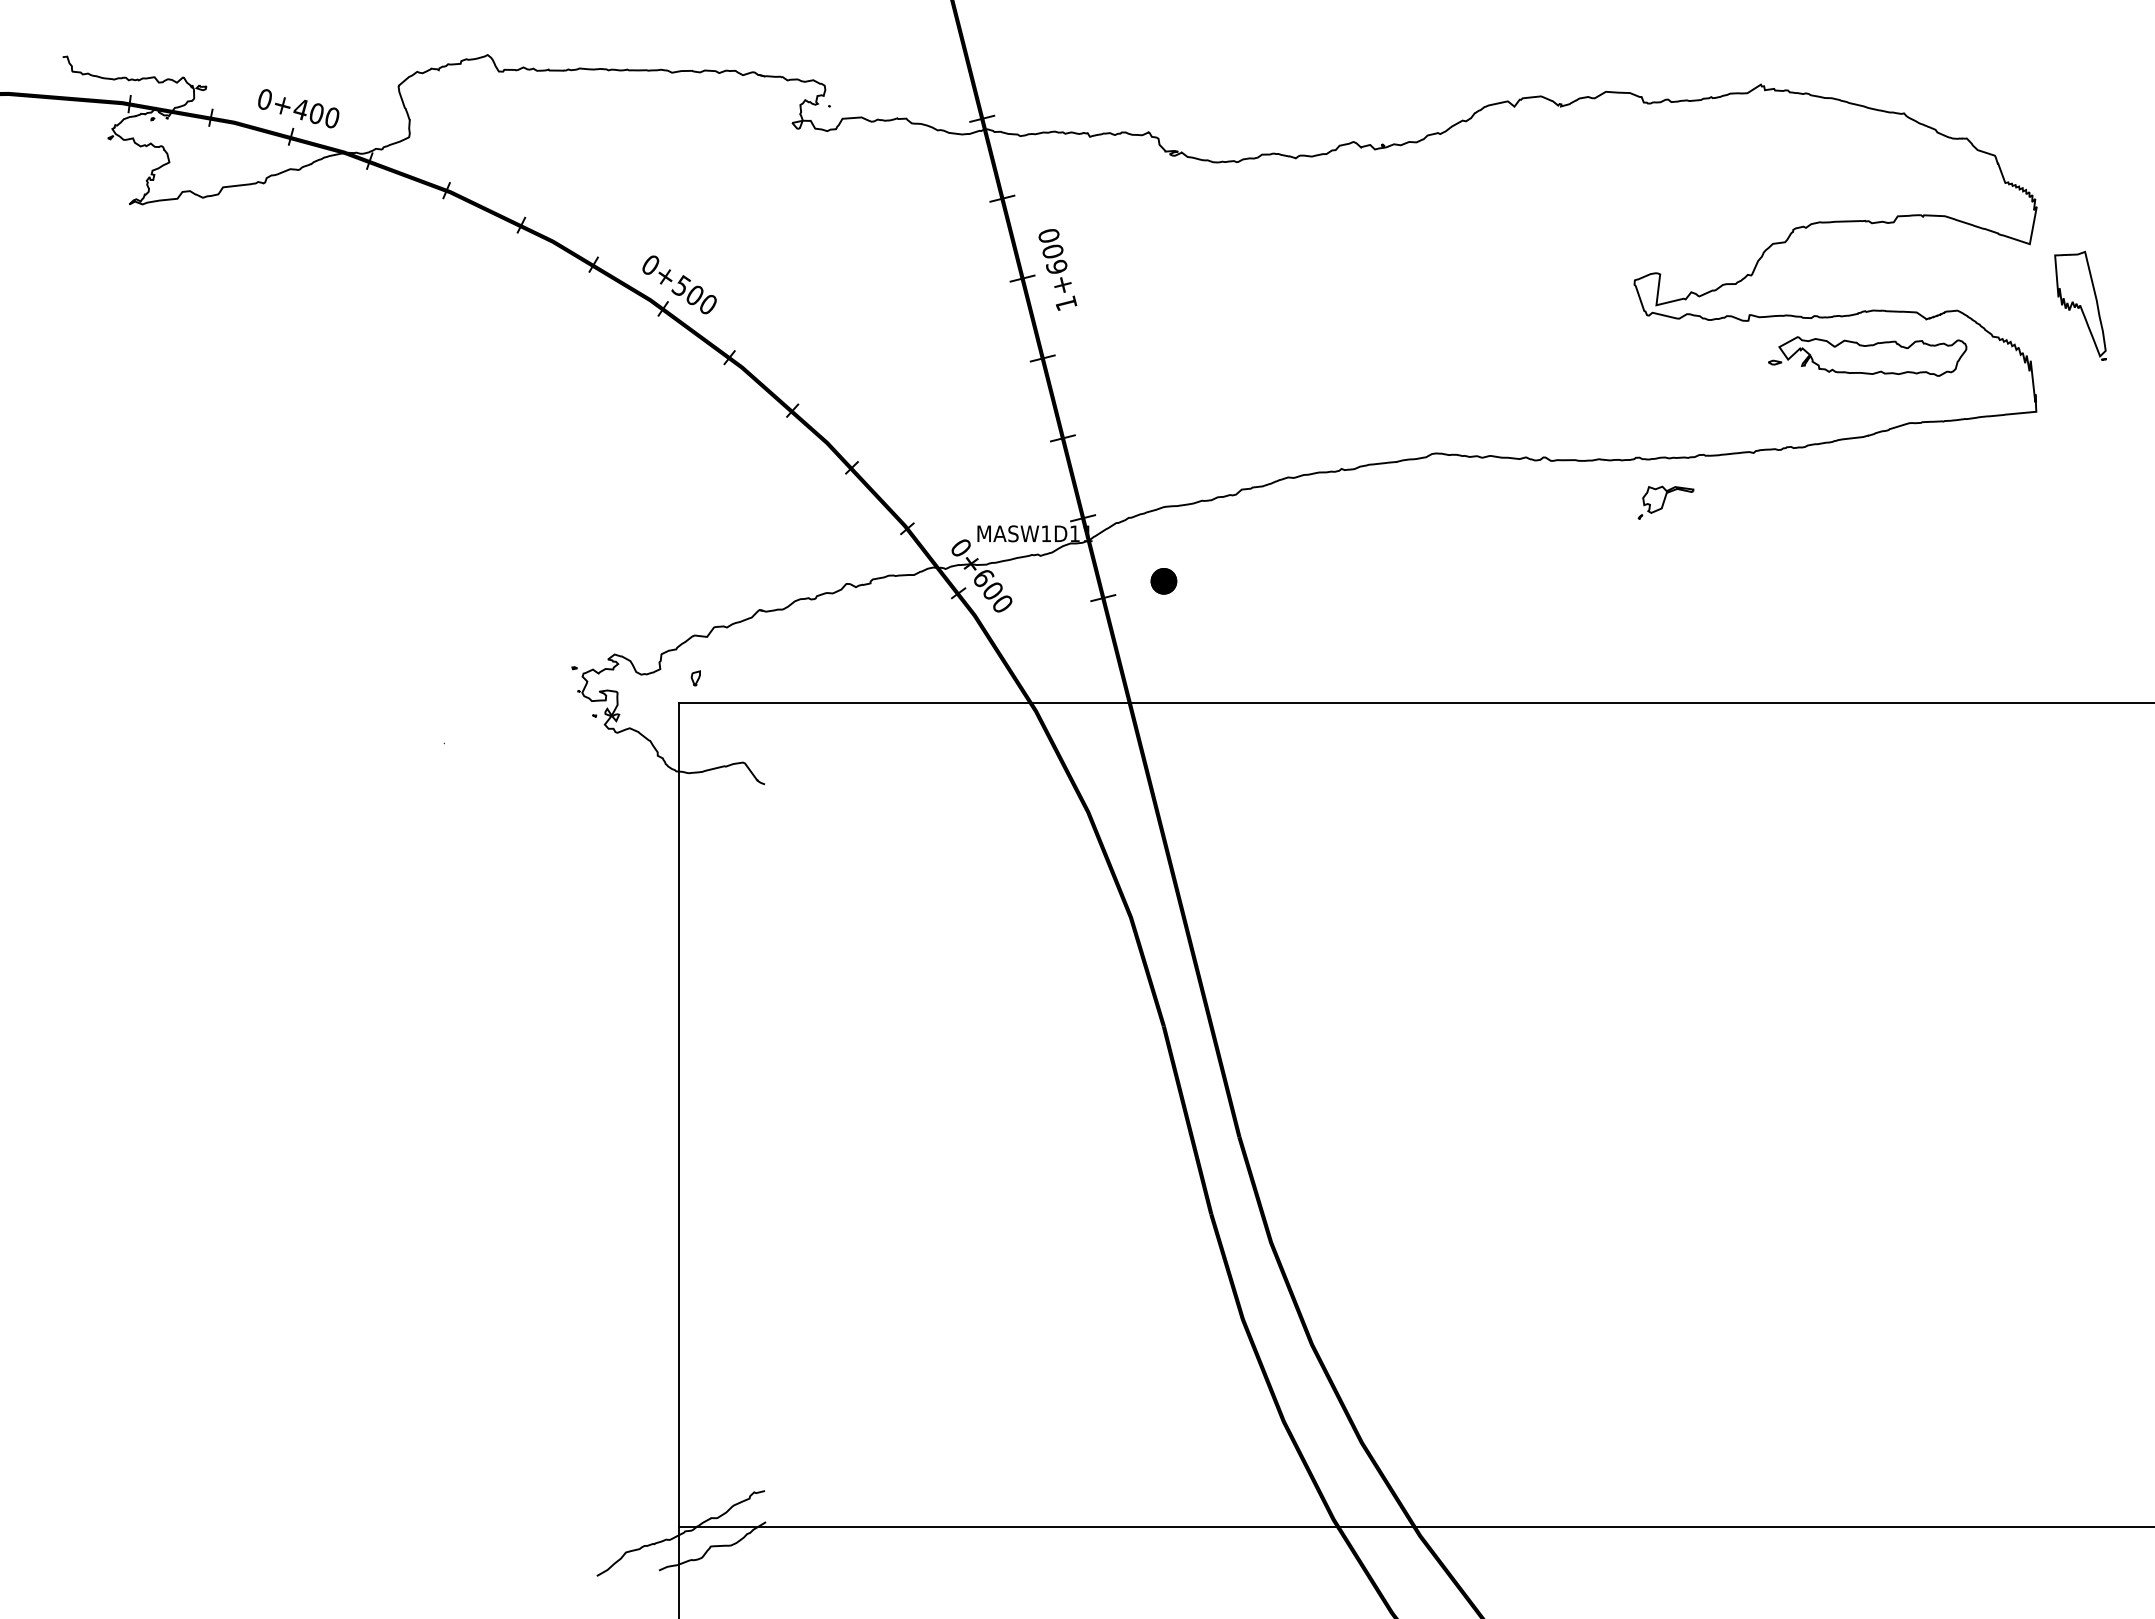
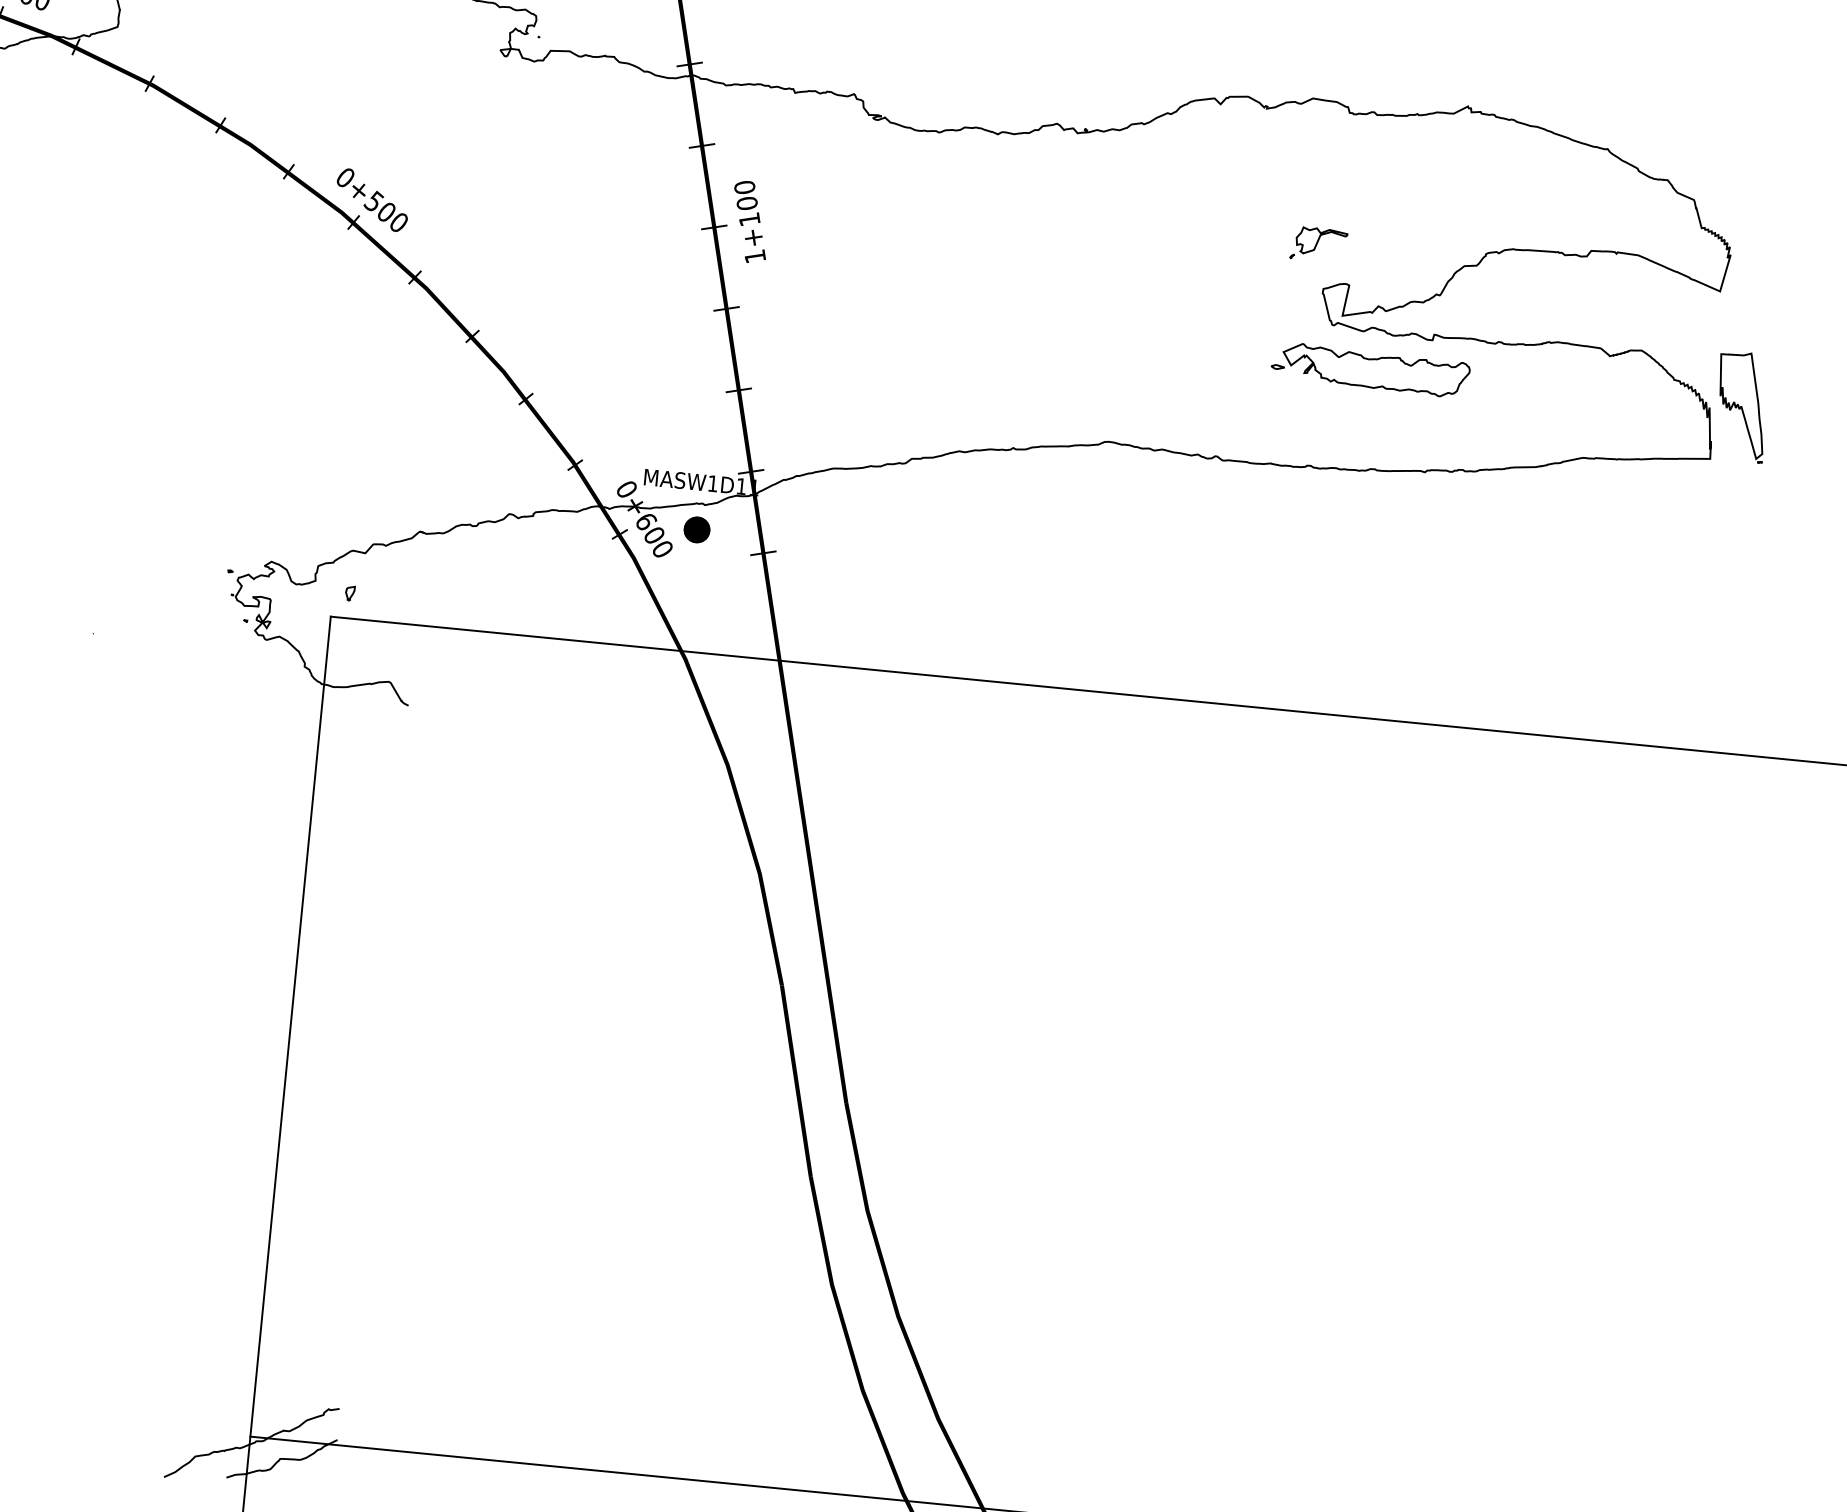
text: (1056, 266) -> (749, 218), 1+600 -> 1+100
part: (2080, 305) -> (1741, 406), moved
part: (1867, 356) -> (1370, 370), moved
part: (1665, 502) -> (1318, 244), moved
part: (1163, 581) -> (696, 530), moved

